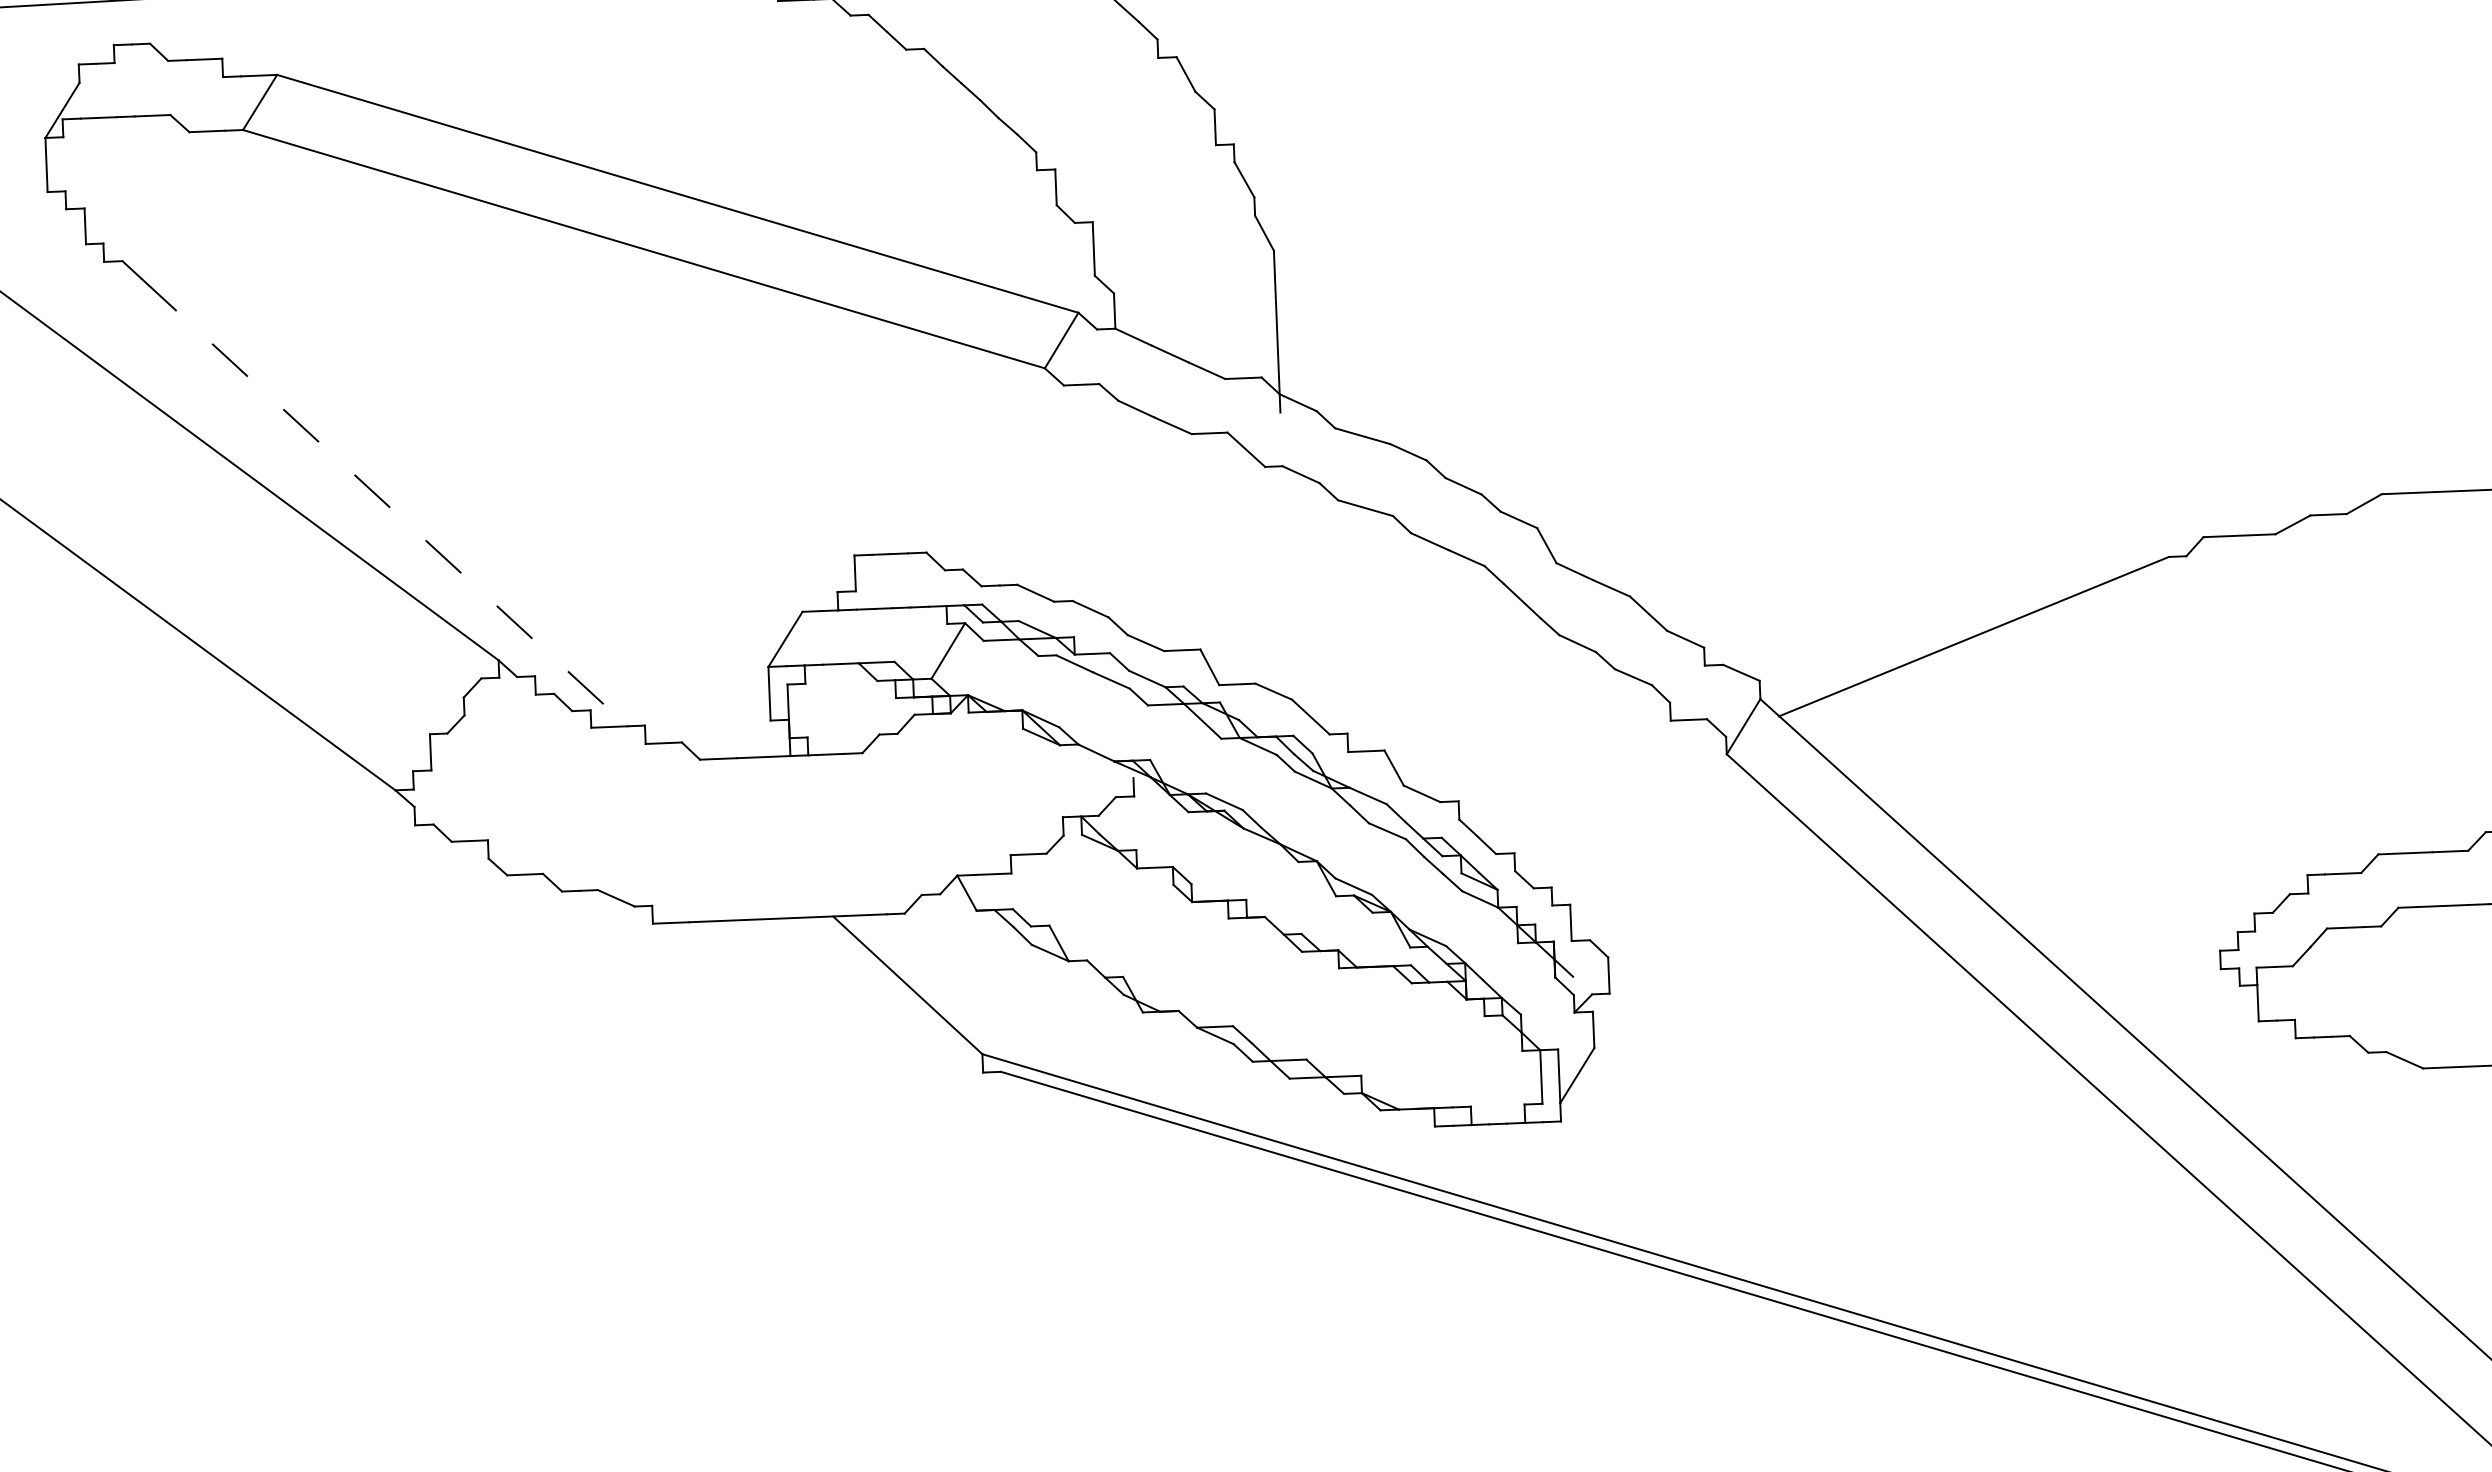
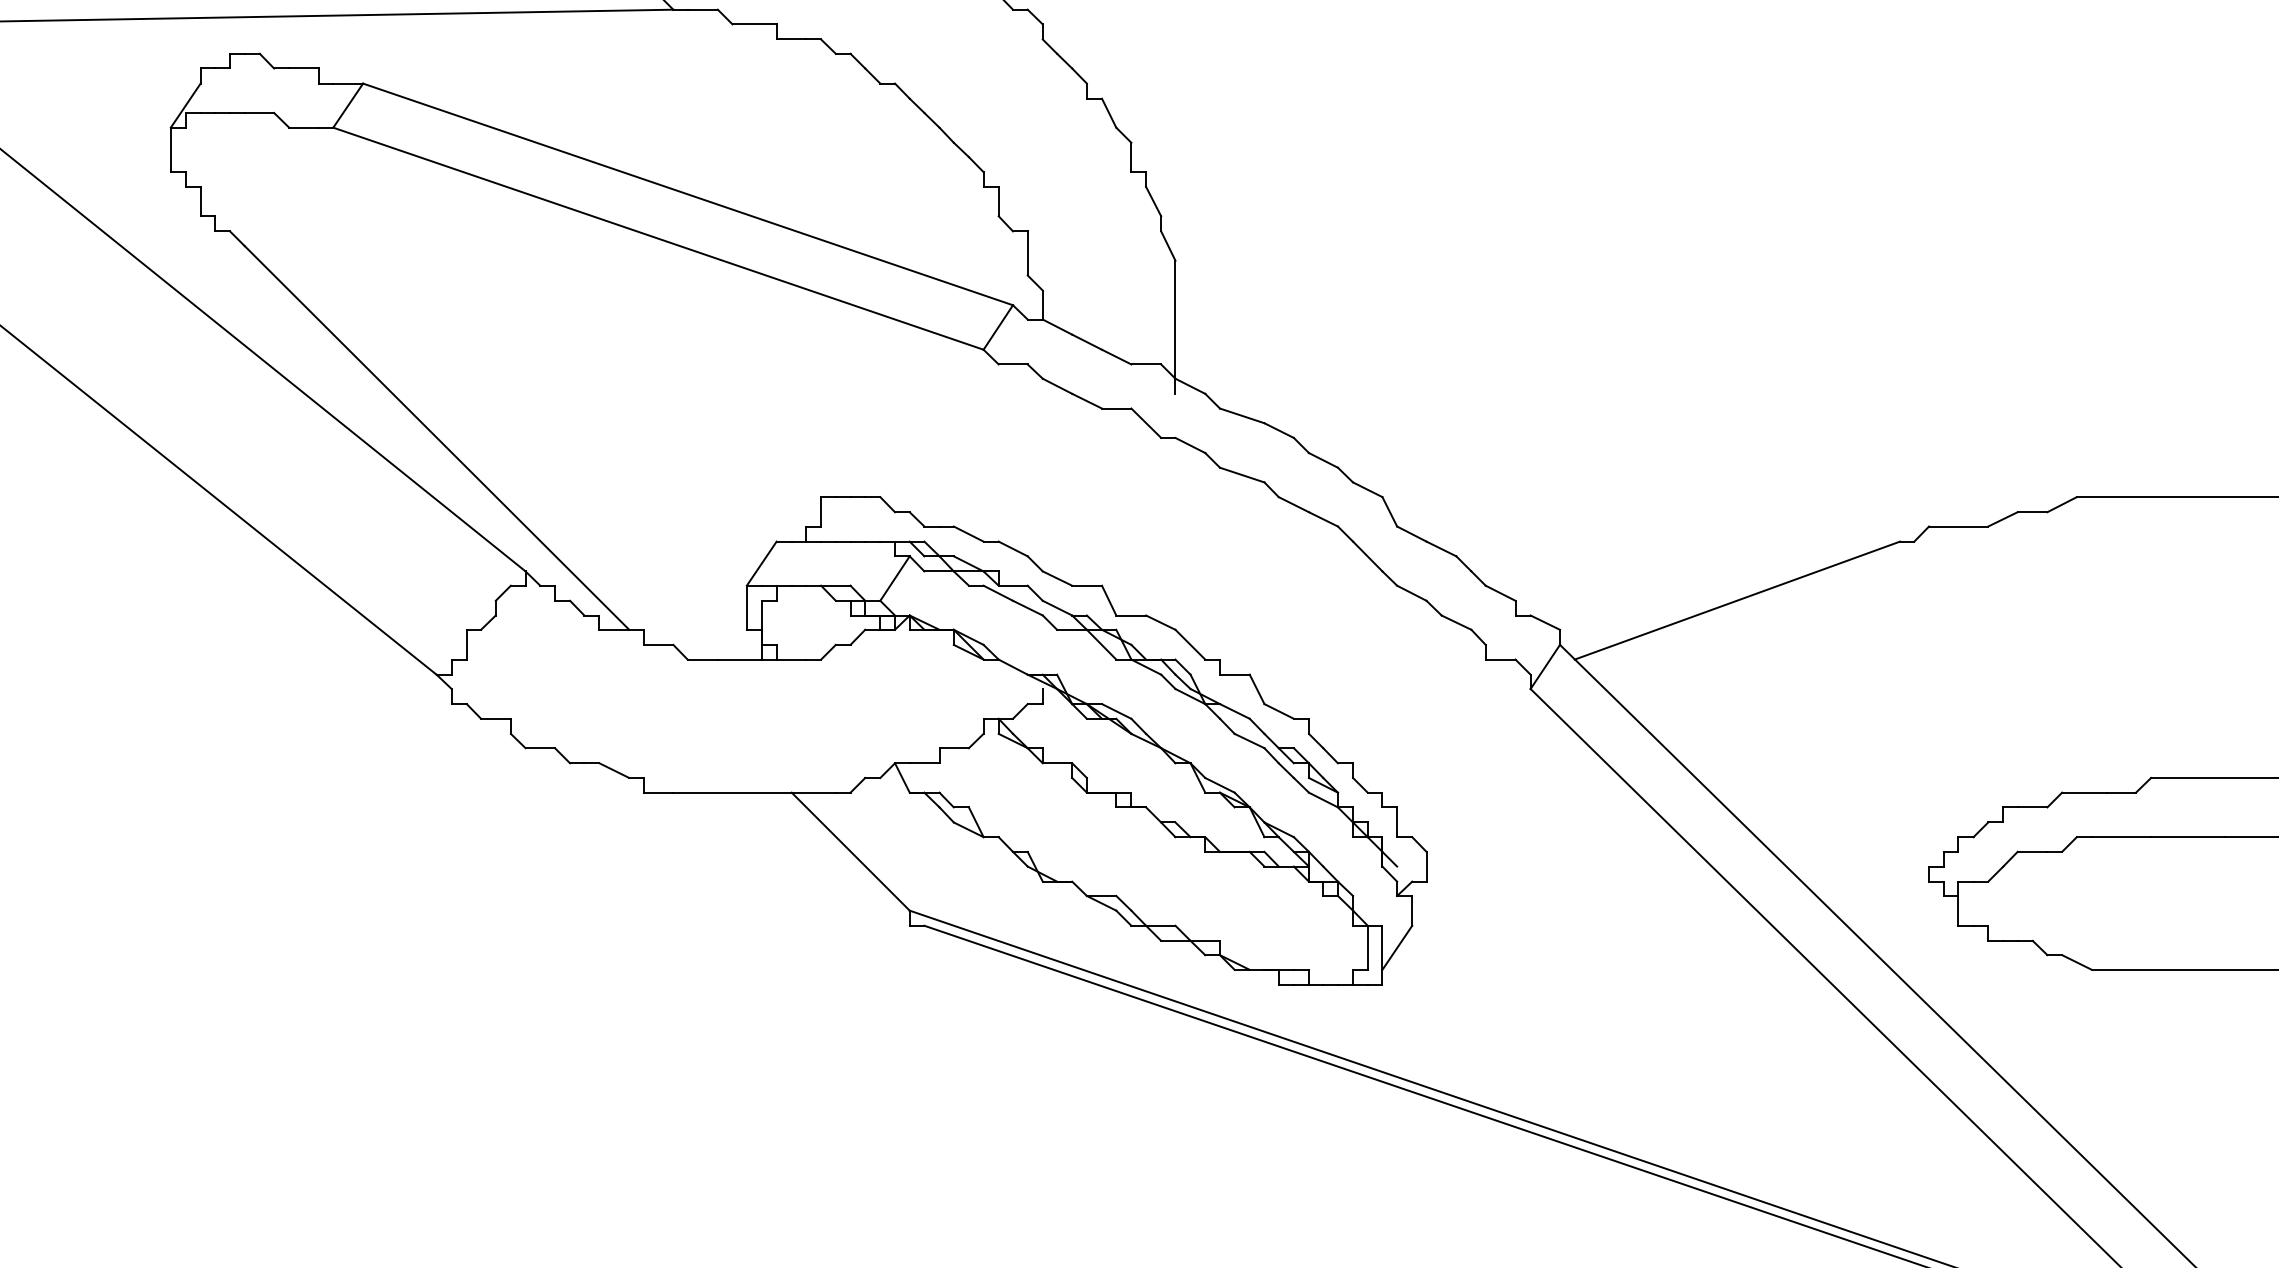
line: (384, 501) -> (437, 437), dashed -> solid

